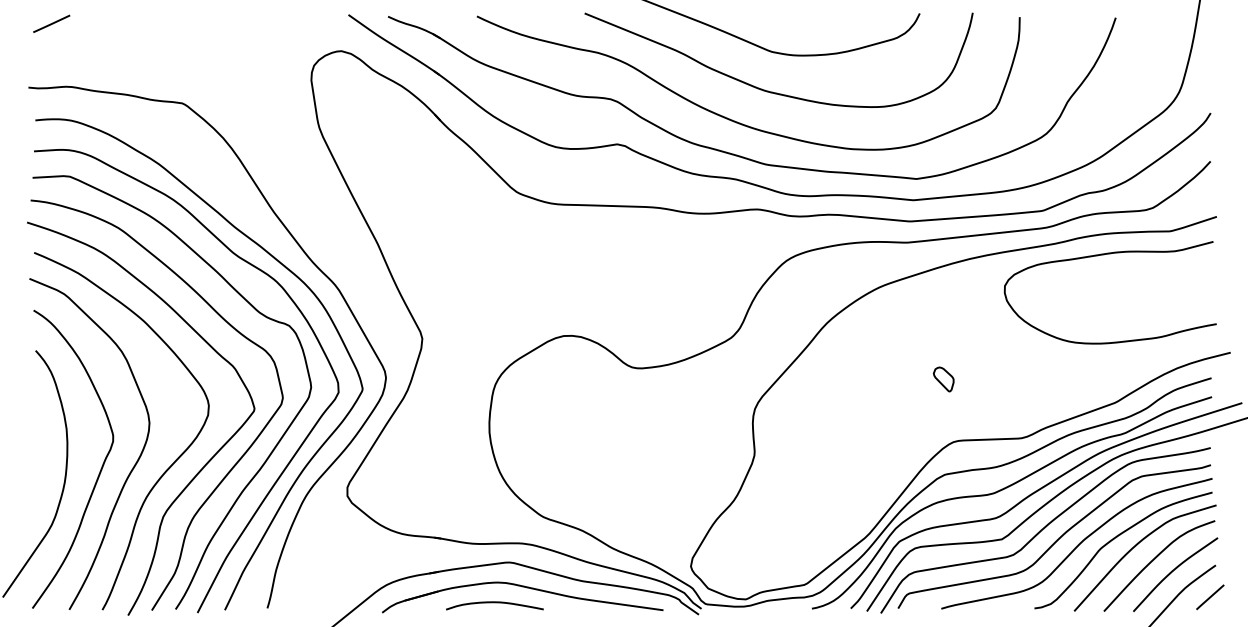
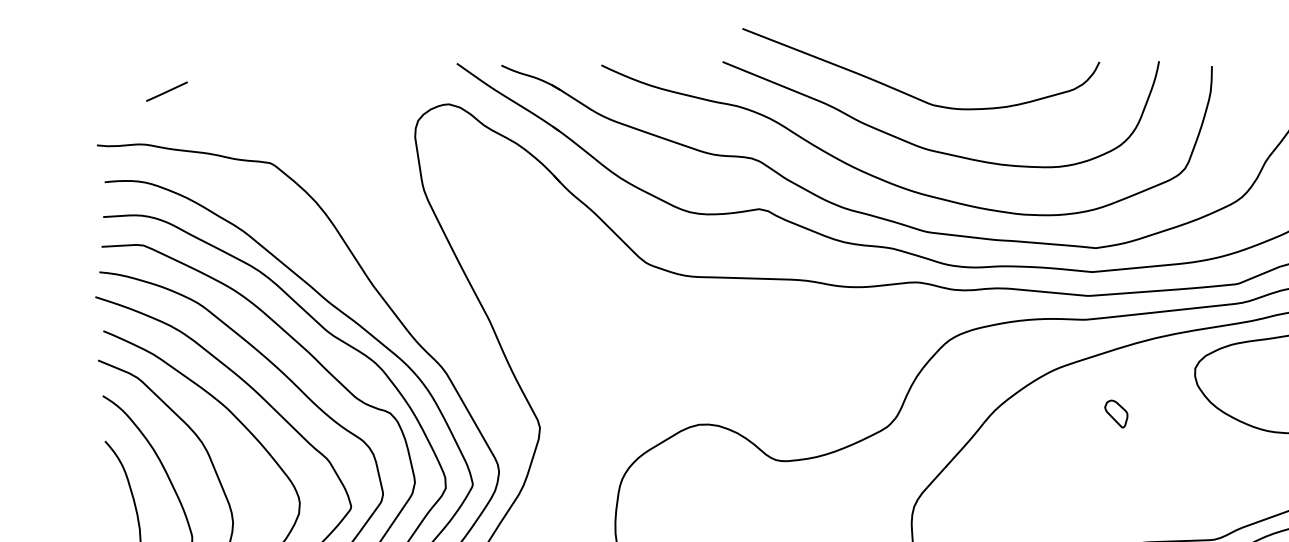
line: (51, 23) -> (166, 91), moved
part: (943, 379) -> (1116, 414), moved

